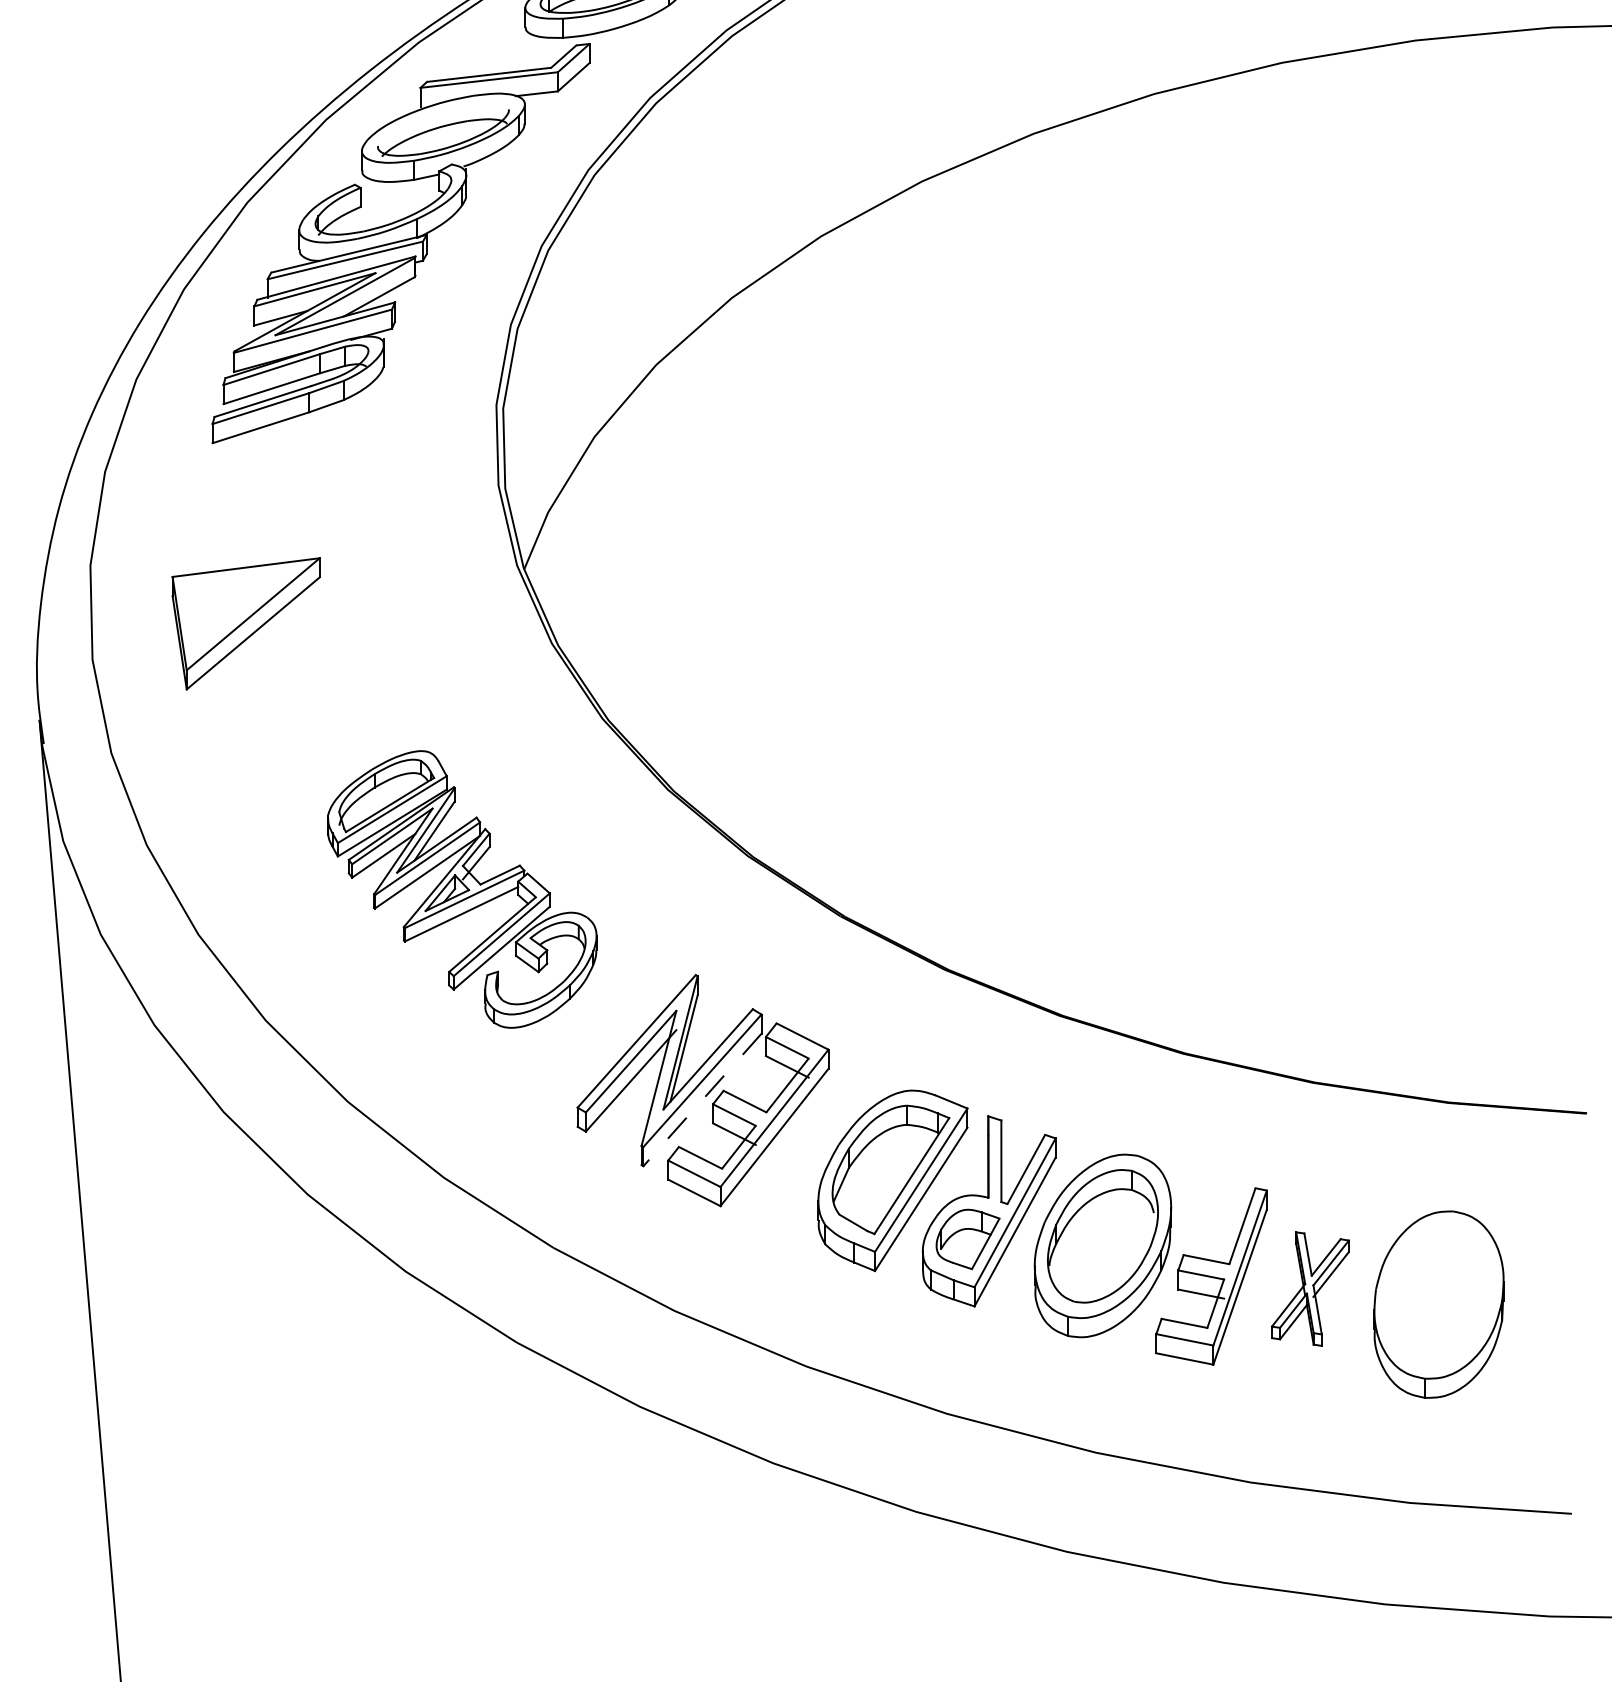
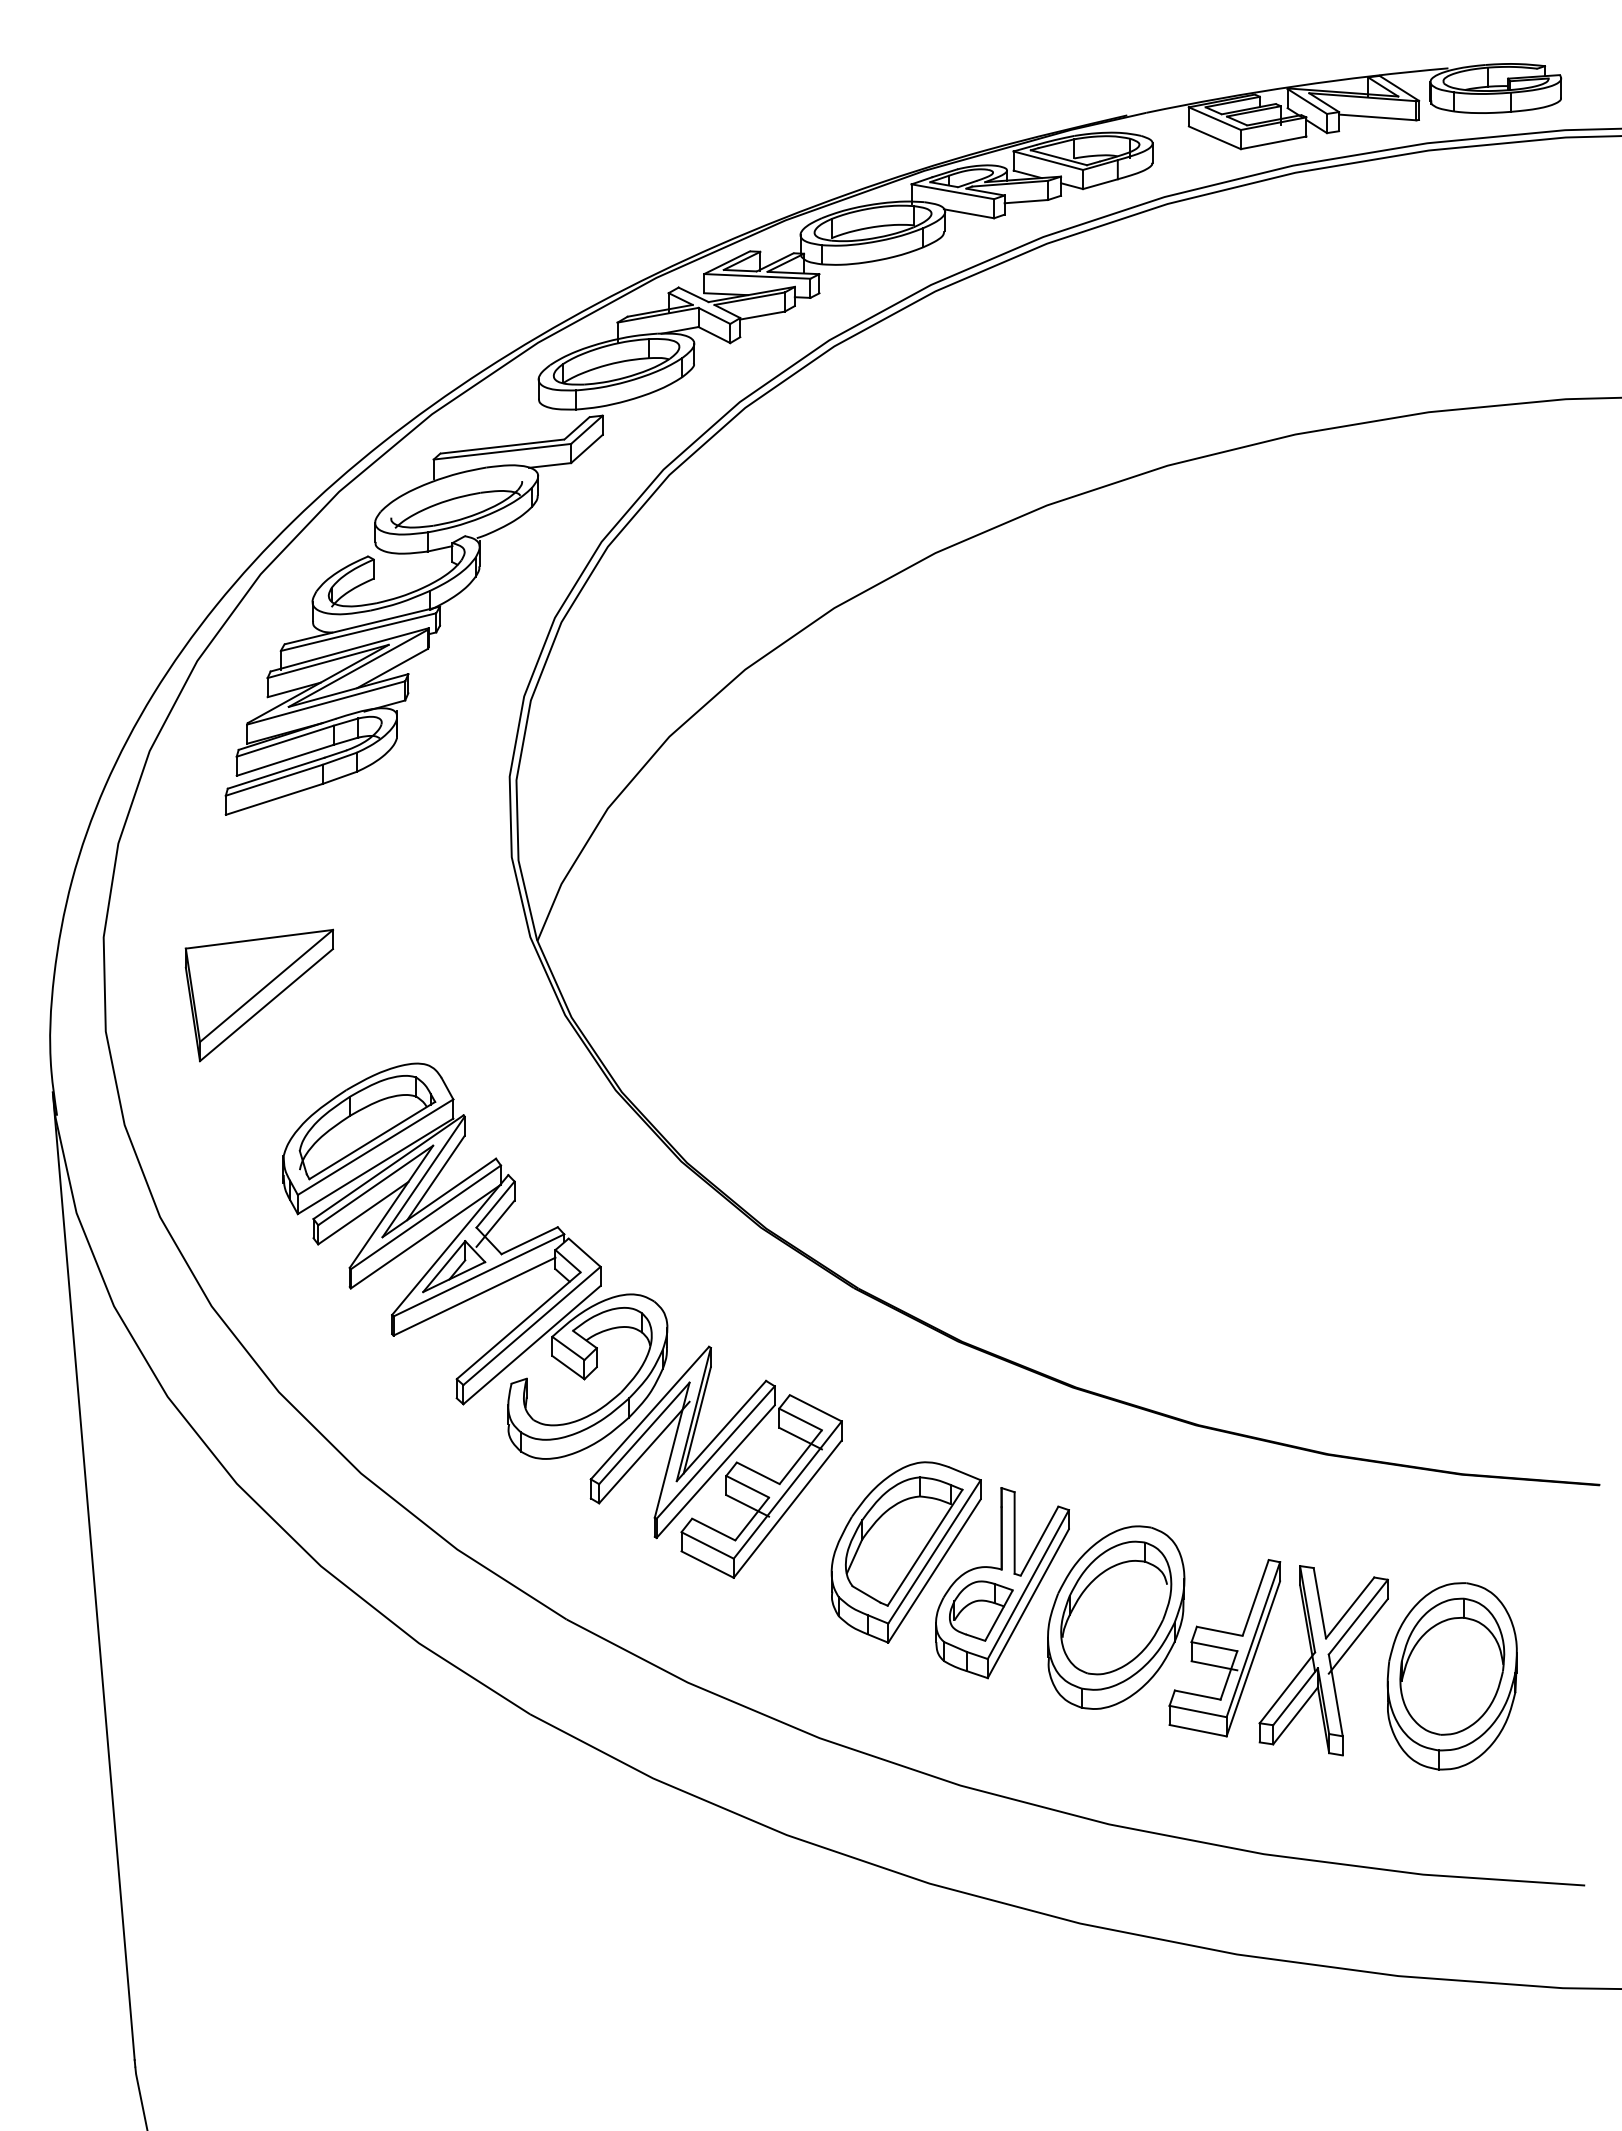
part: (462, 888) -> (475, 1260), size x1.43
line: (702, 1099) -> (715, 1471), dashed -> solid
part: (1310, 1288) -> (1323, 1660), size x1.67
part: (1439, 1294) -> (1452, 1666), added

